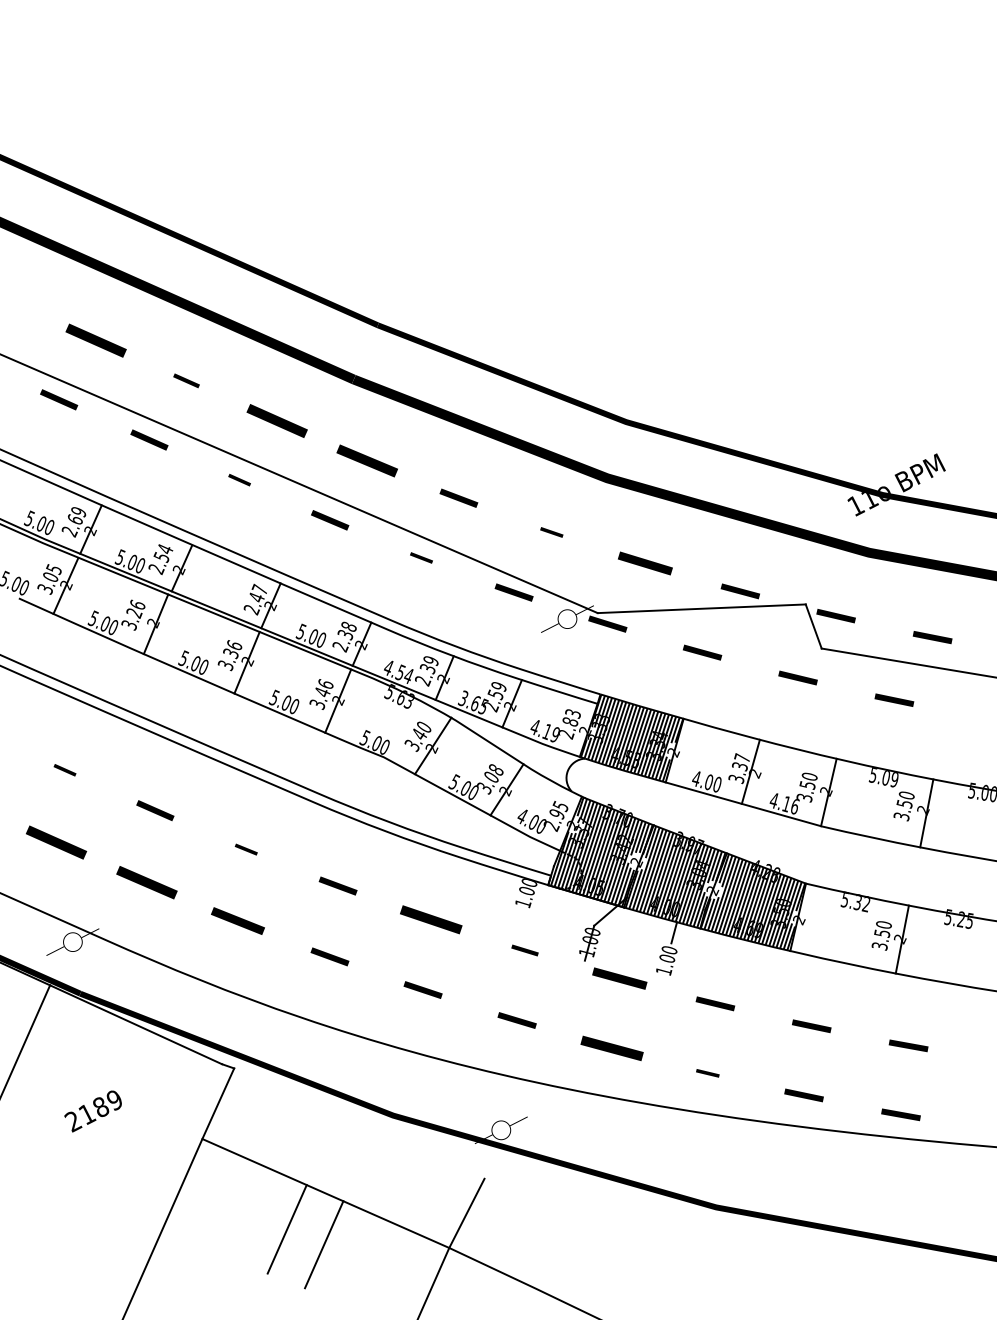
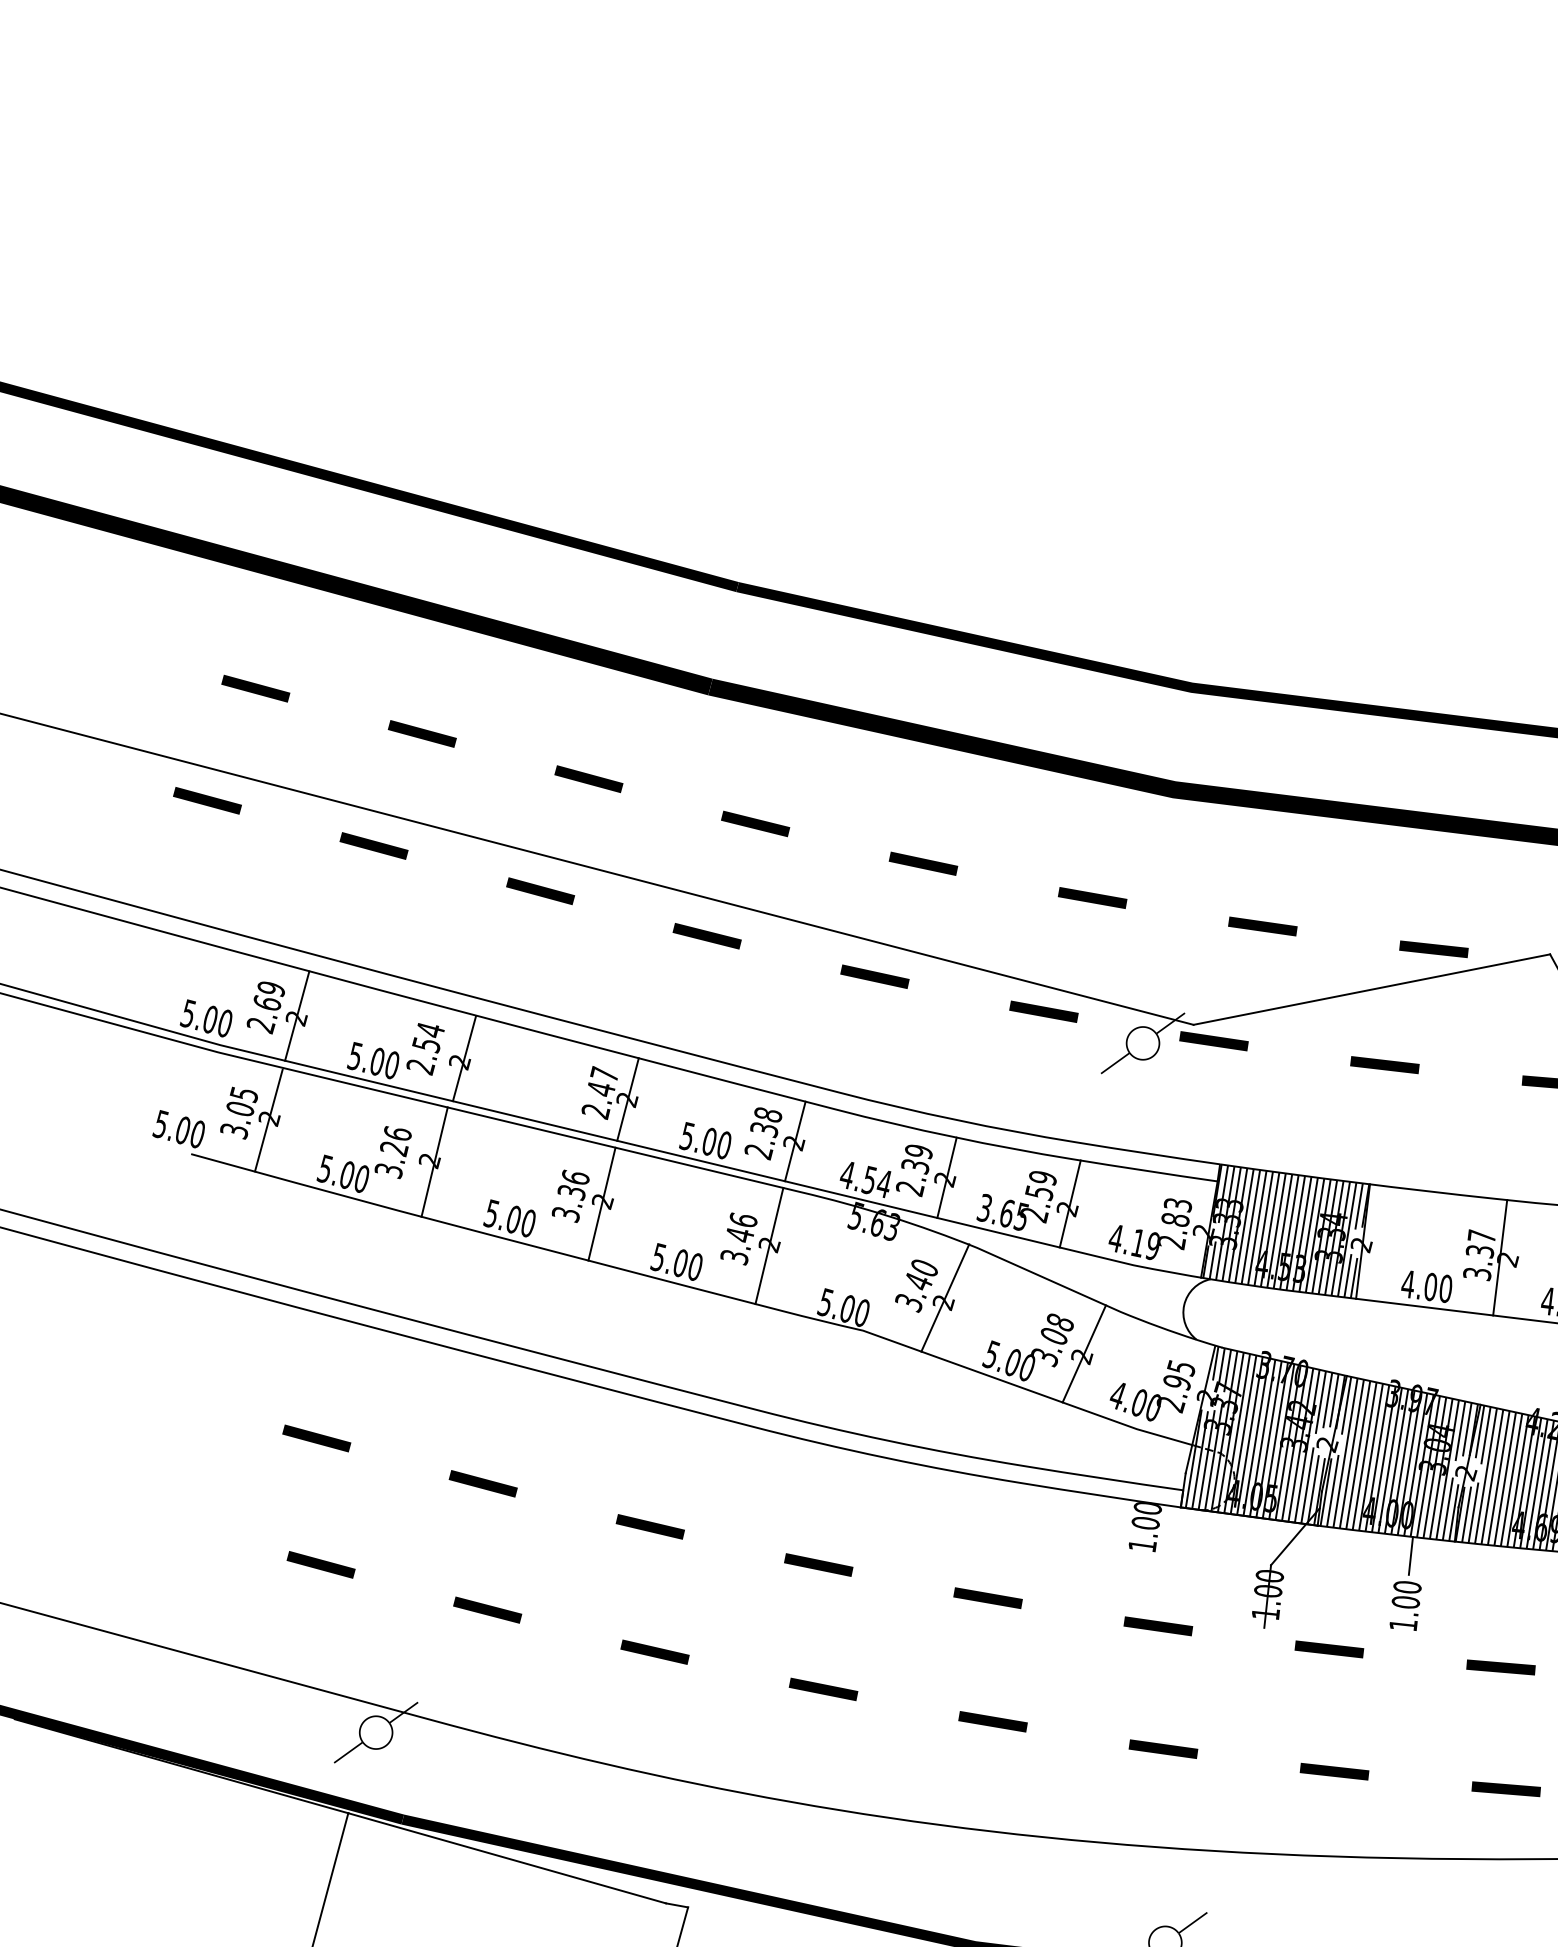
part: (96, 340) -> (256, 688), size x0.62
part: (186, 380) -> (422, 733), size x1.43
part: (276, 420) -> (588, 778), size x0.62
part: (367, 460) -> (755, 823), size x0.62
part: (239, 479) -> (539, 890), size x1.67
part: (551, 532) -> (1092, 898), size x1.67
part: (421, 557) -> (874, 975), size x1.67
part: (645, 563) -> (1262, 926), size x0.71
part: (64, 769) -> (315, 1437), size x1.67
part: (56, 841) -> (320, 1563), size x0.62
part: (246, 849) -> (650, 1526), size x1.67
part: (146, 882) -> (487, 1610), size x0.62
part: (430, 919) -> (986, 1598), size x0.62
part: (237, 920) -> (654, 1651), size x0.71
part: (524, 950) -> (1157, 1626), size x1.43
part: (619, 978) -> (1328, 1649), size x0.71
part: (611, 1047) -> (1333, 1770), size x0.62
part: (707, 1073) -> (1505, 1789), size x1.67

